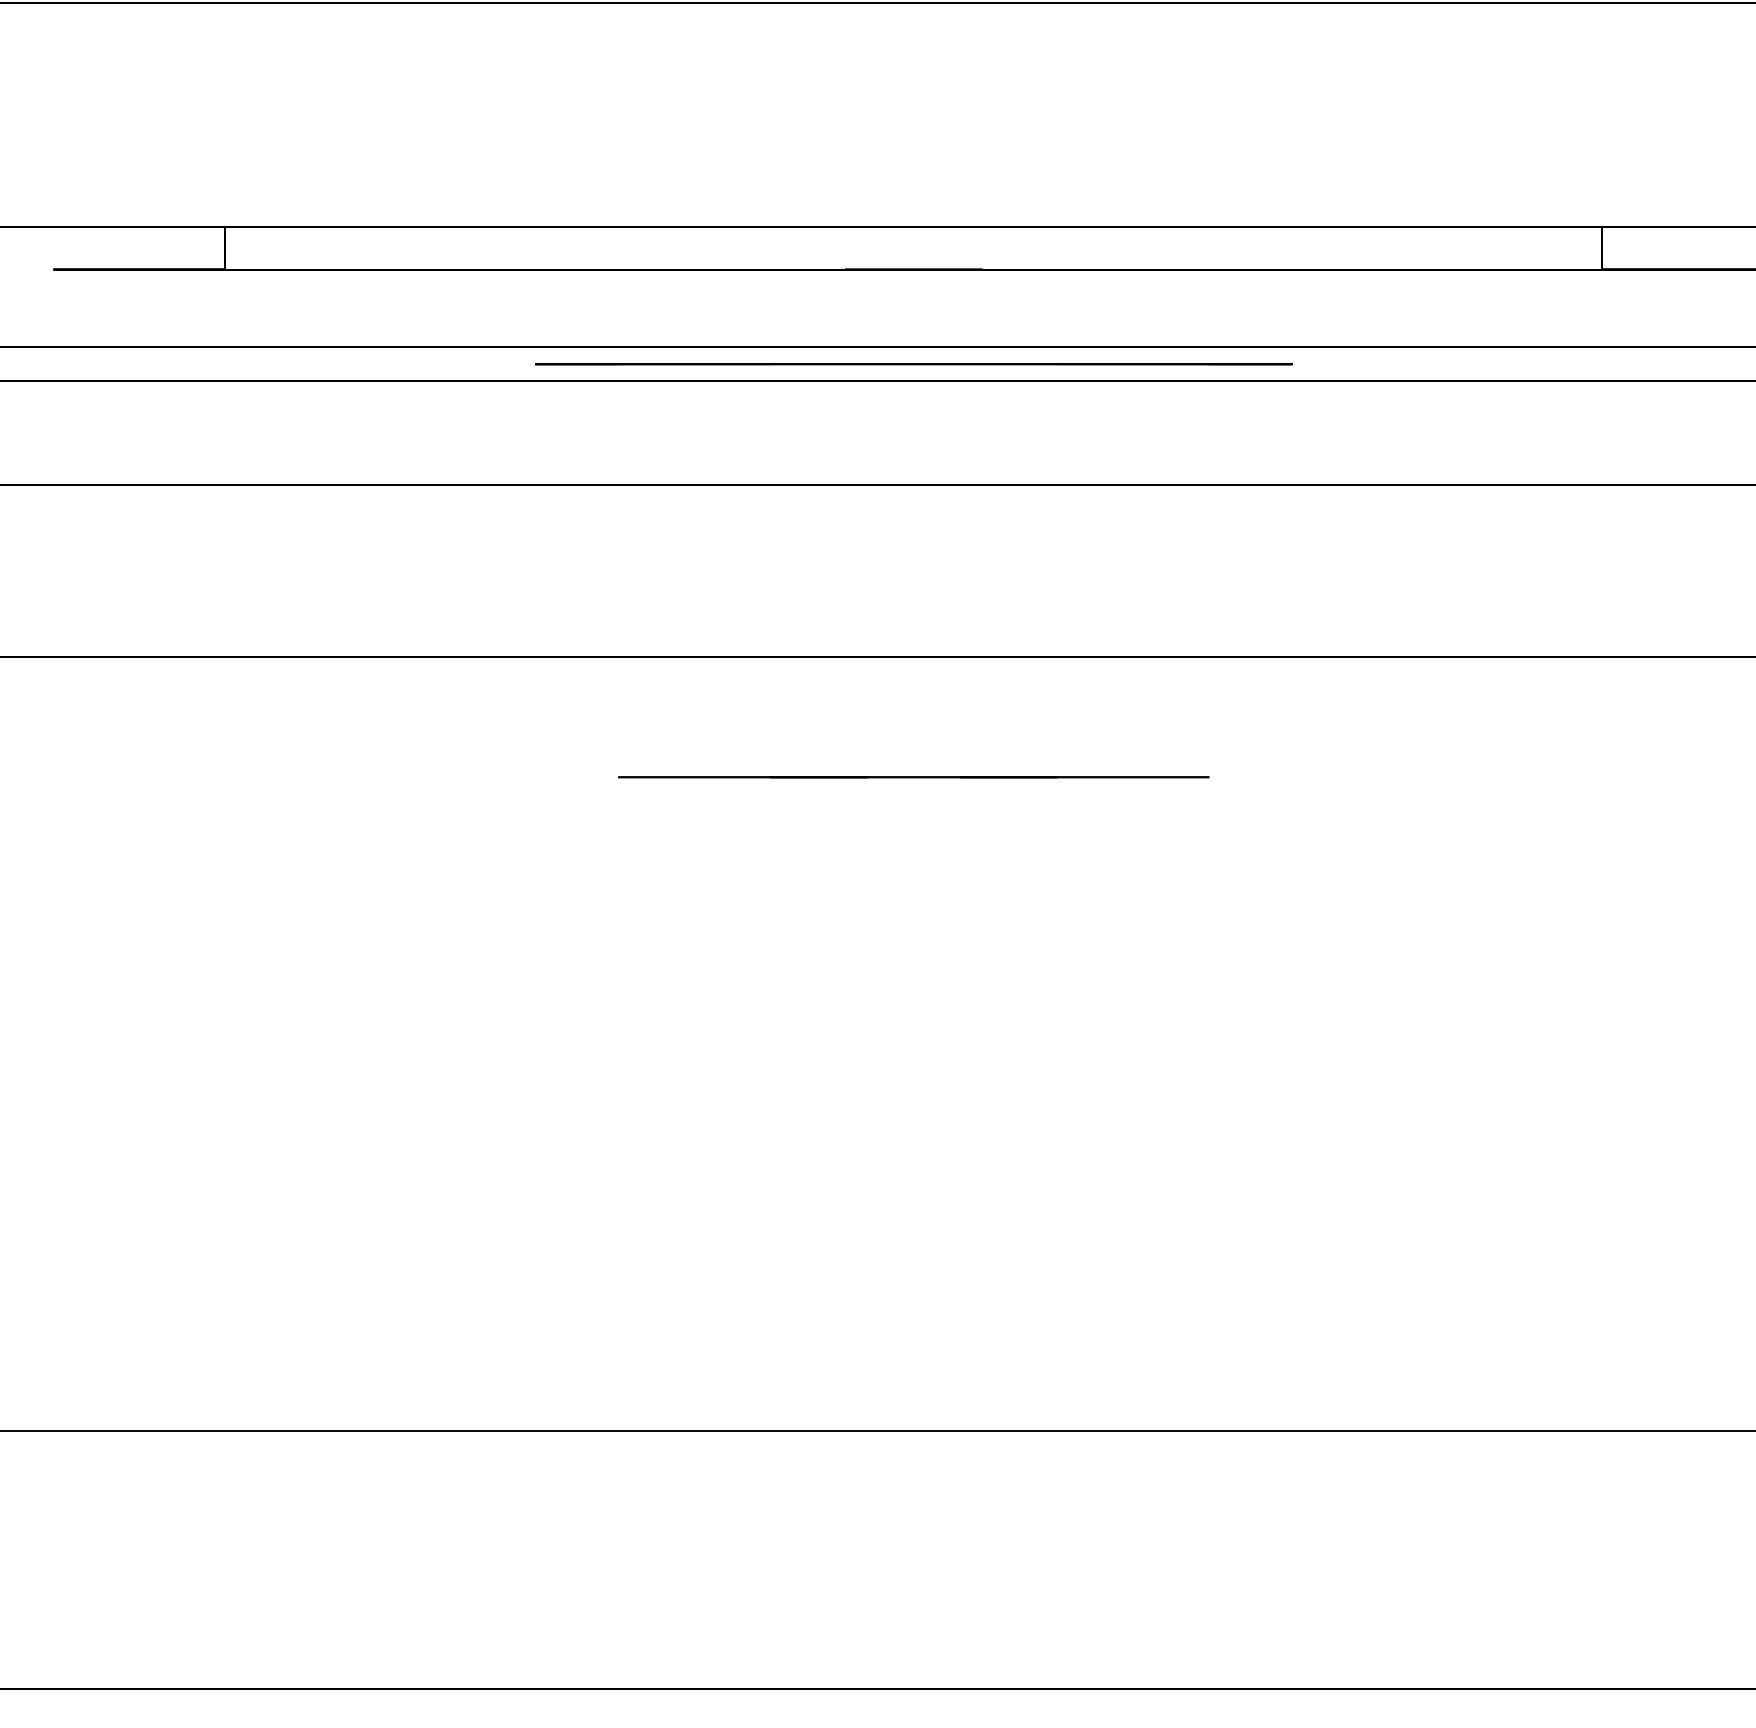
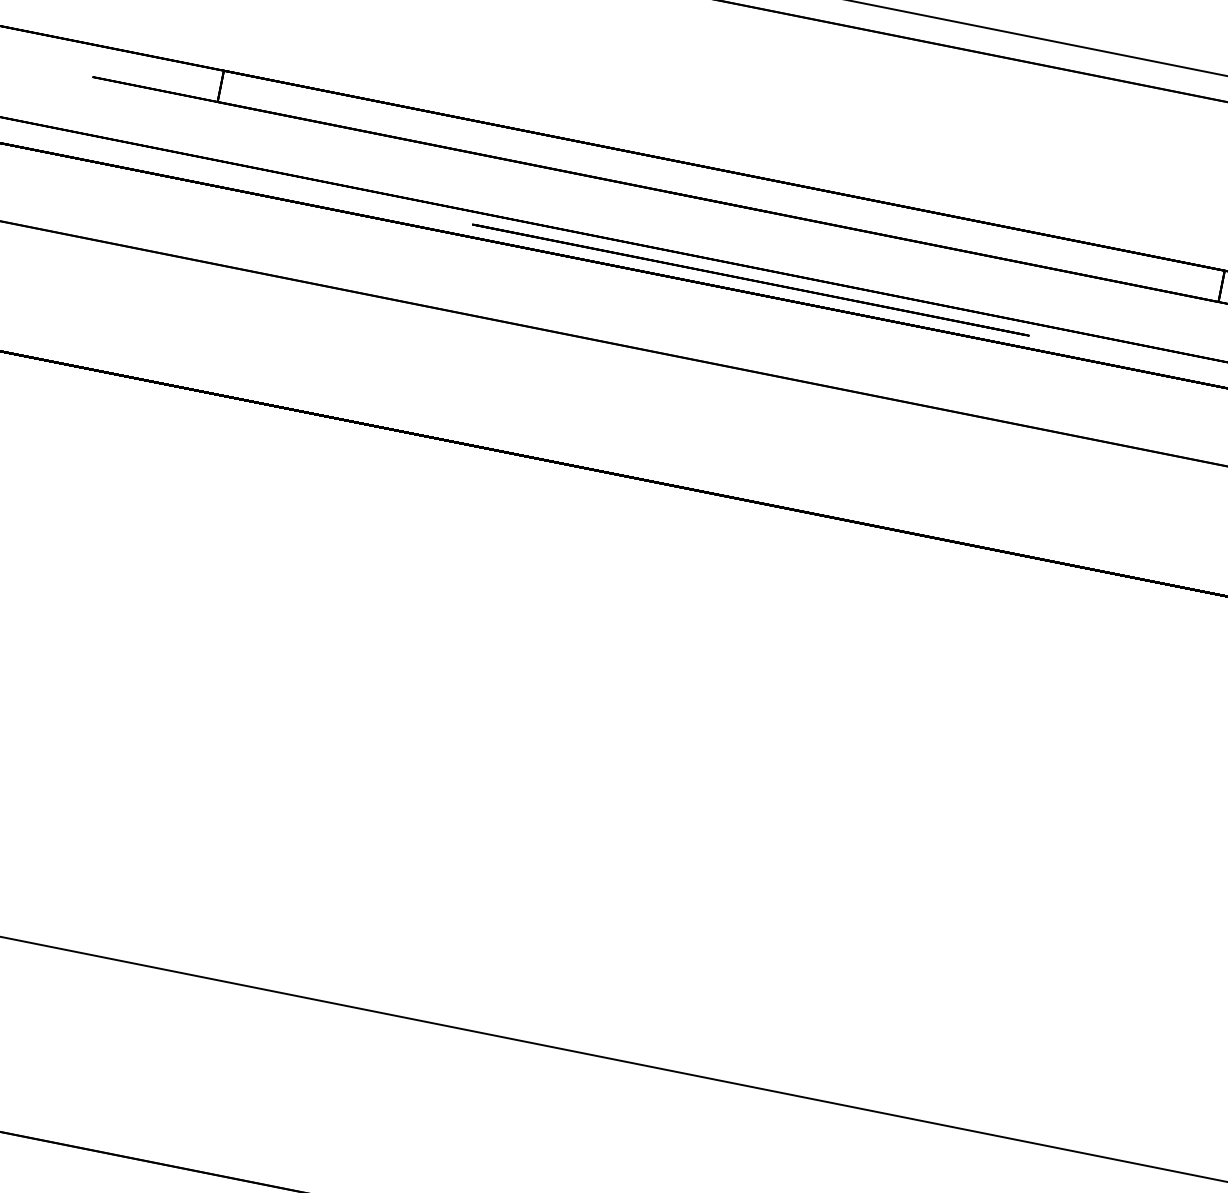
line: (913, 364) -> (750, 280), moved
line: (913, 777) -> (644, 571), removed

